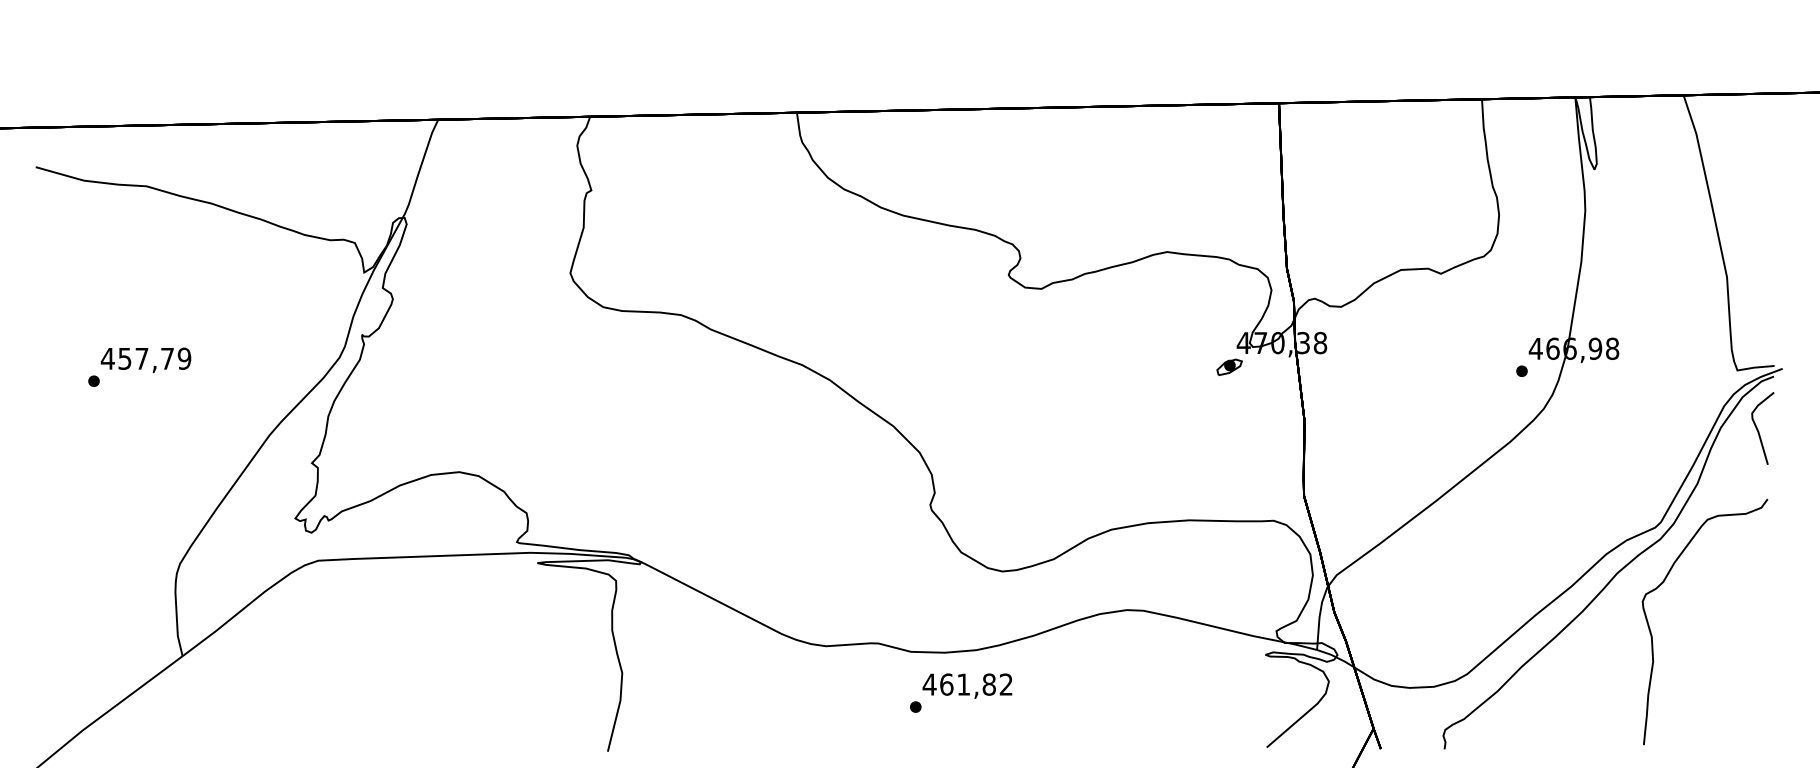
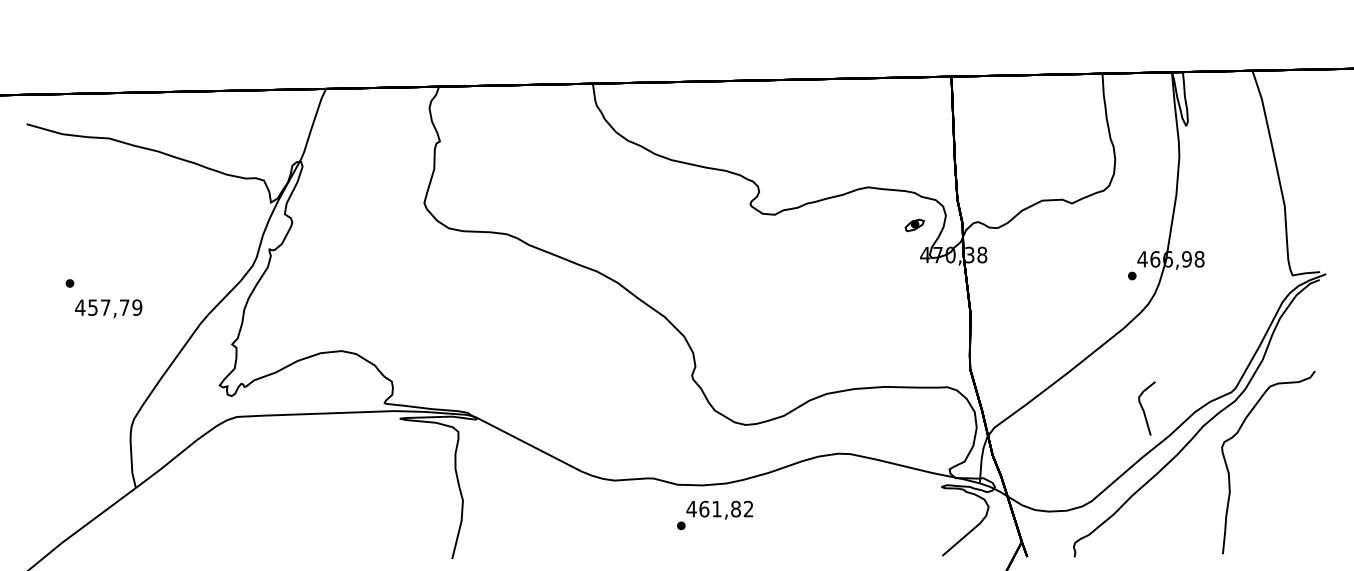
text: (145, 360) -> (108, 308), moved
part: (1229, 366) -> (914, 224), moved
curve: (1758, 429) -> (1143, 409), moved

